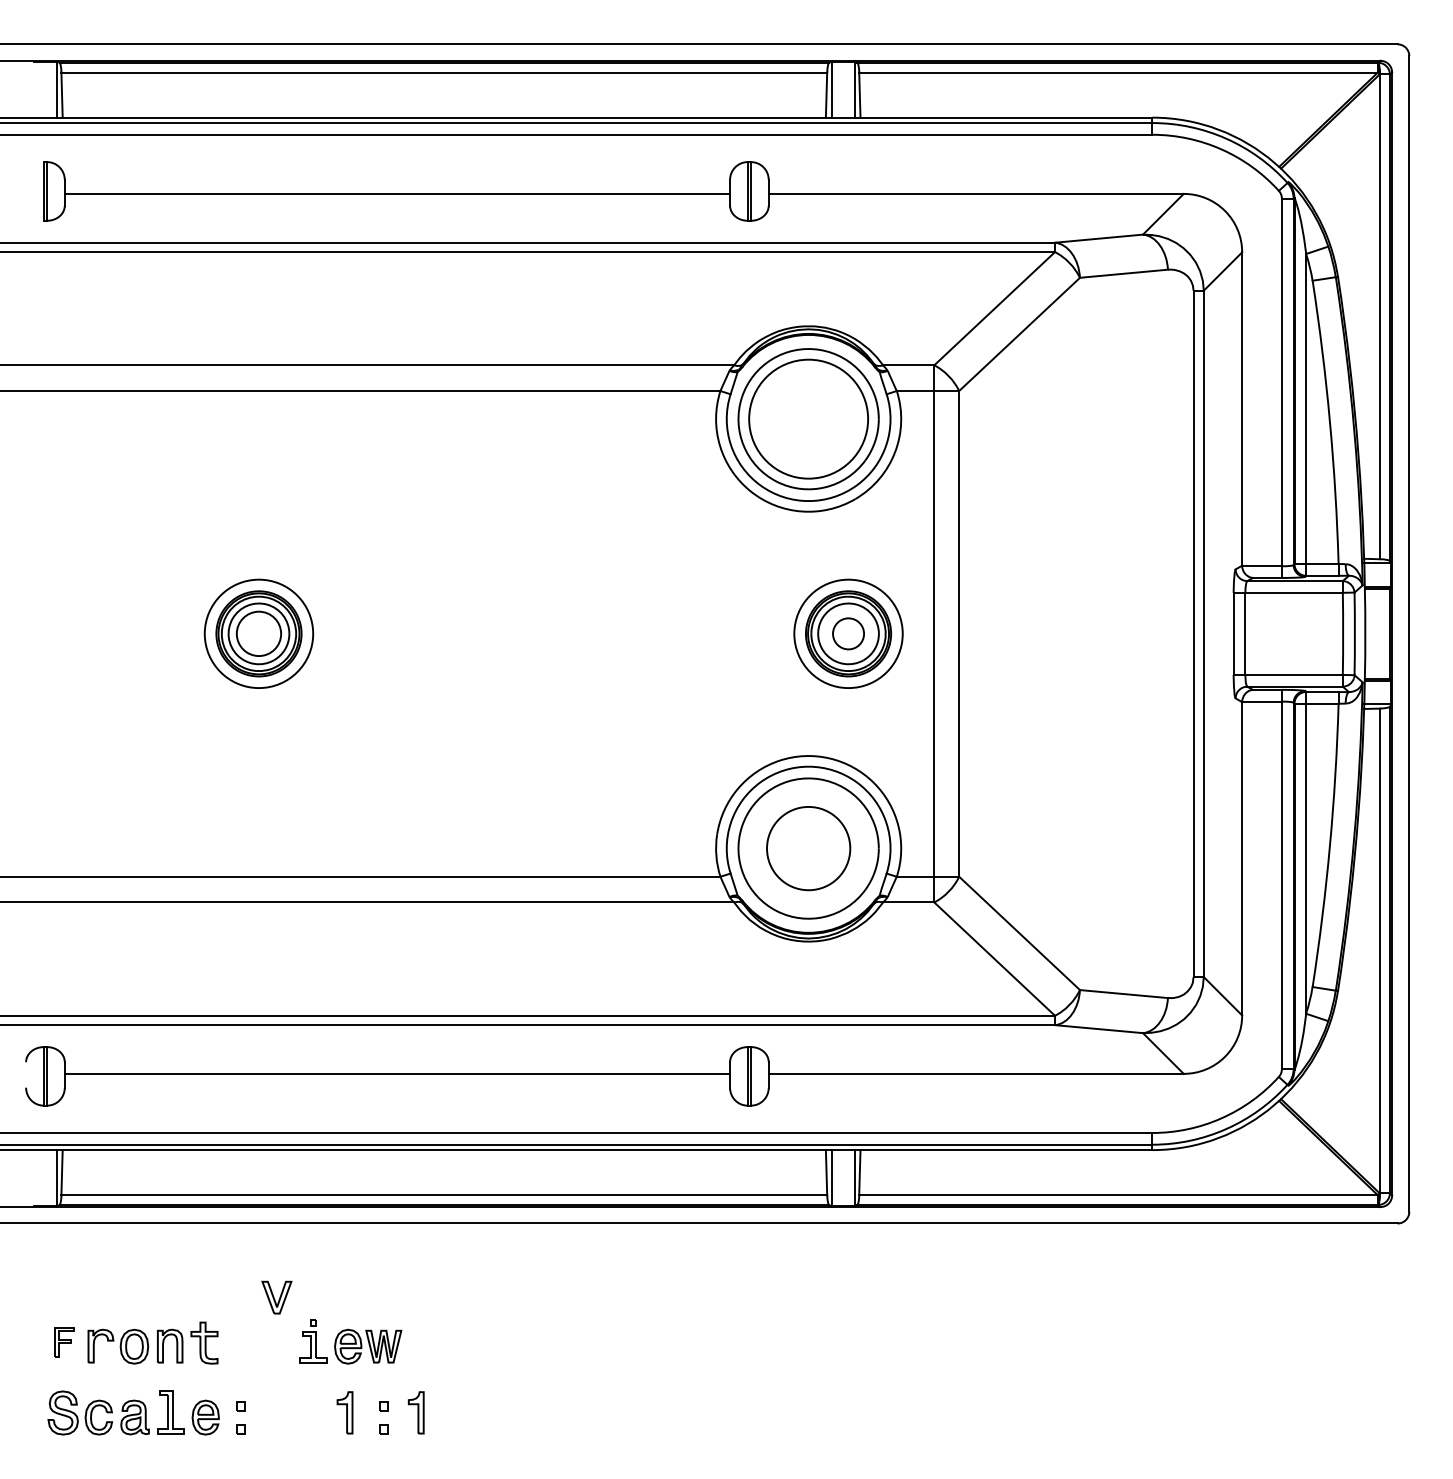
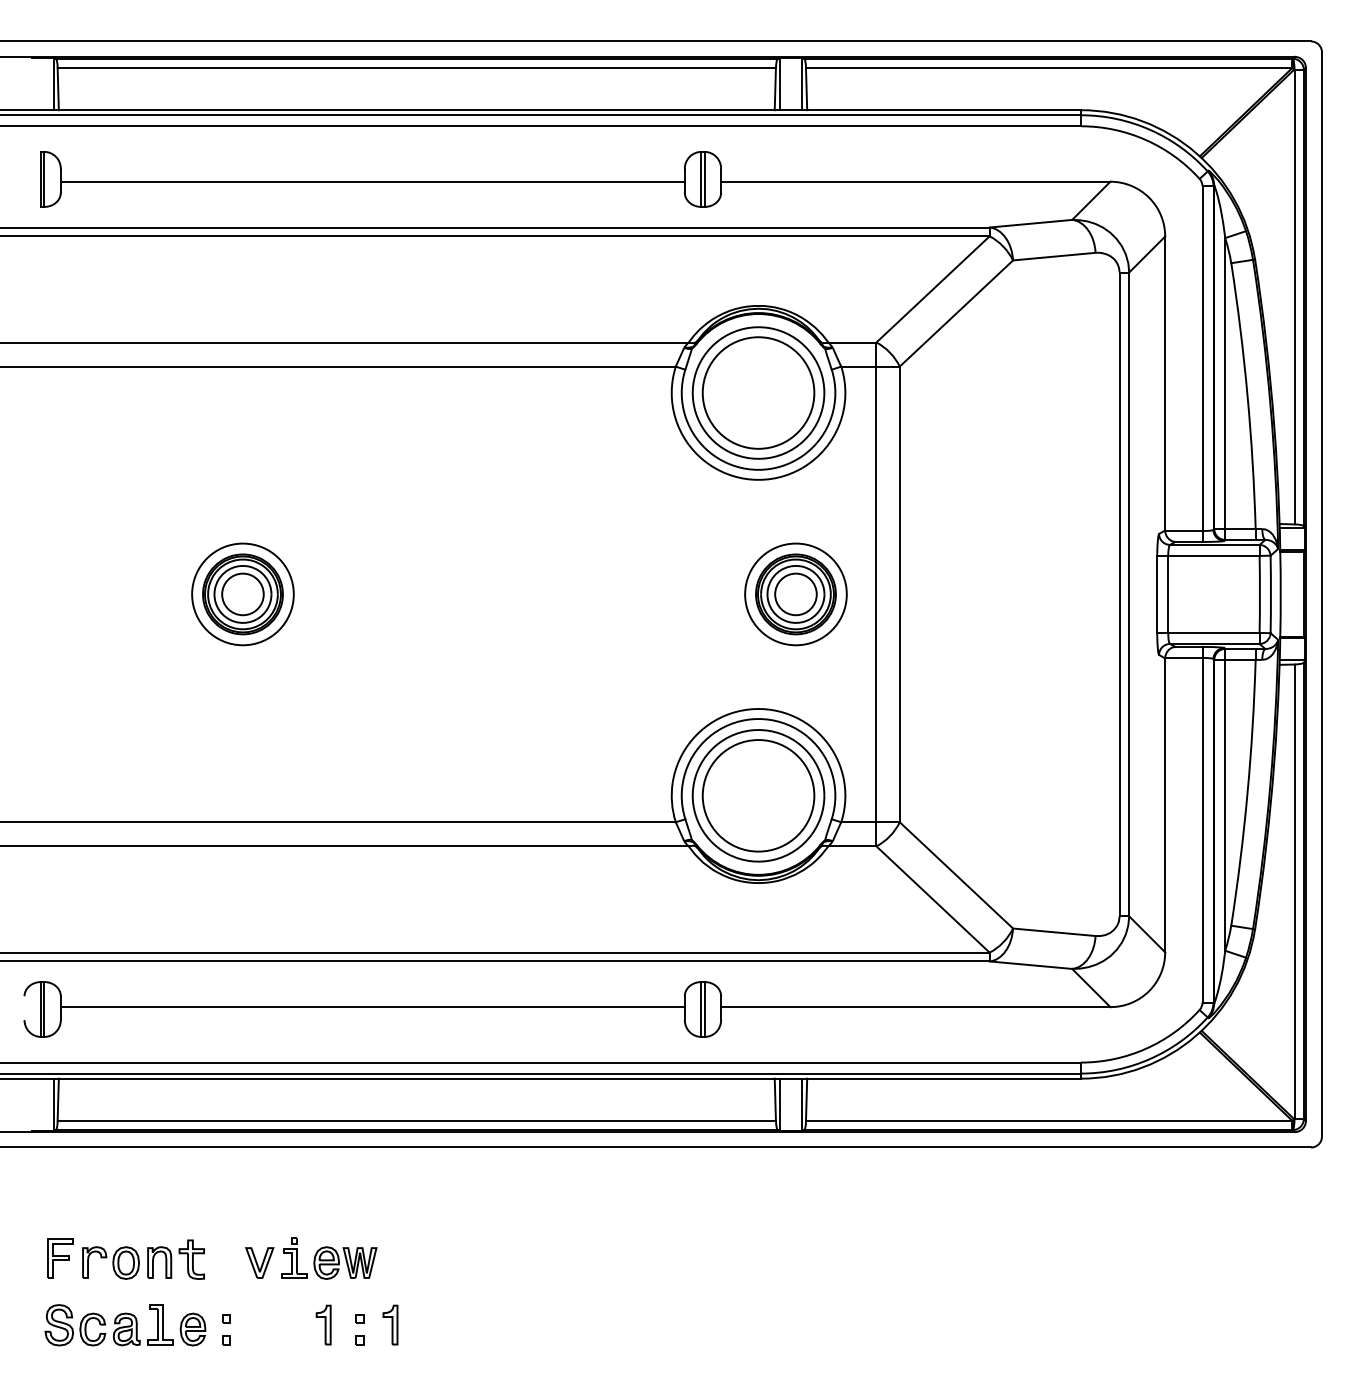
circle: (848, 633) -> (795, 594), size x1.43
circle: (808, 848) -> (758, 795), size x1.43
part: (276, 1297) -> (259, 1262), moved
part: (64, 1342) -> (60, 1259), size x1.43

